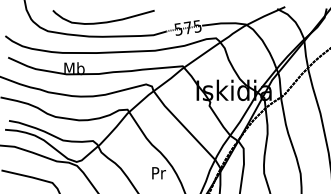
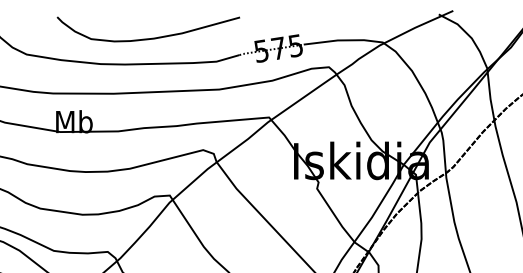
curve: (103, 21) -> (148, 36), moved

